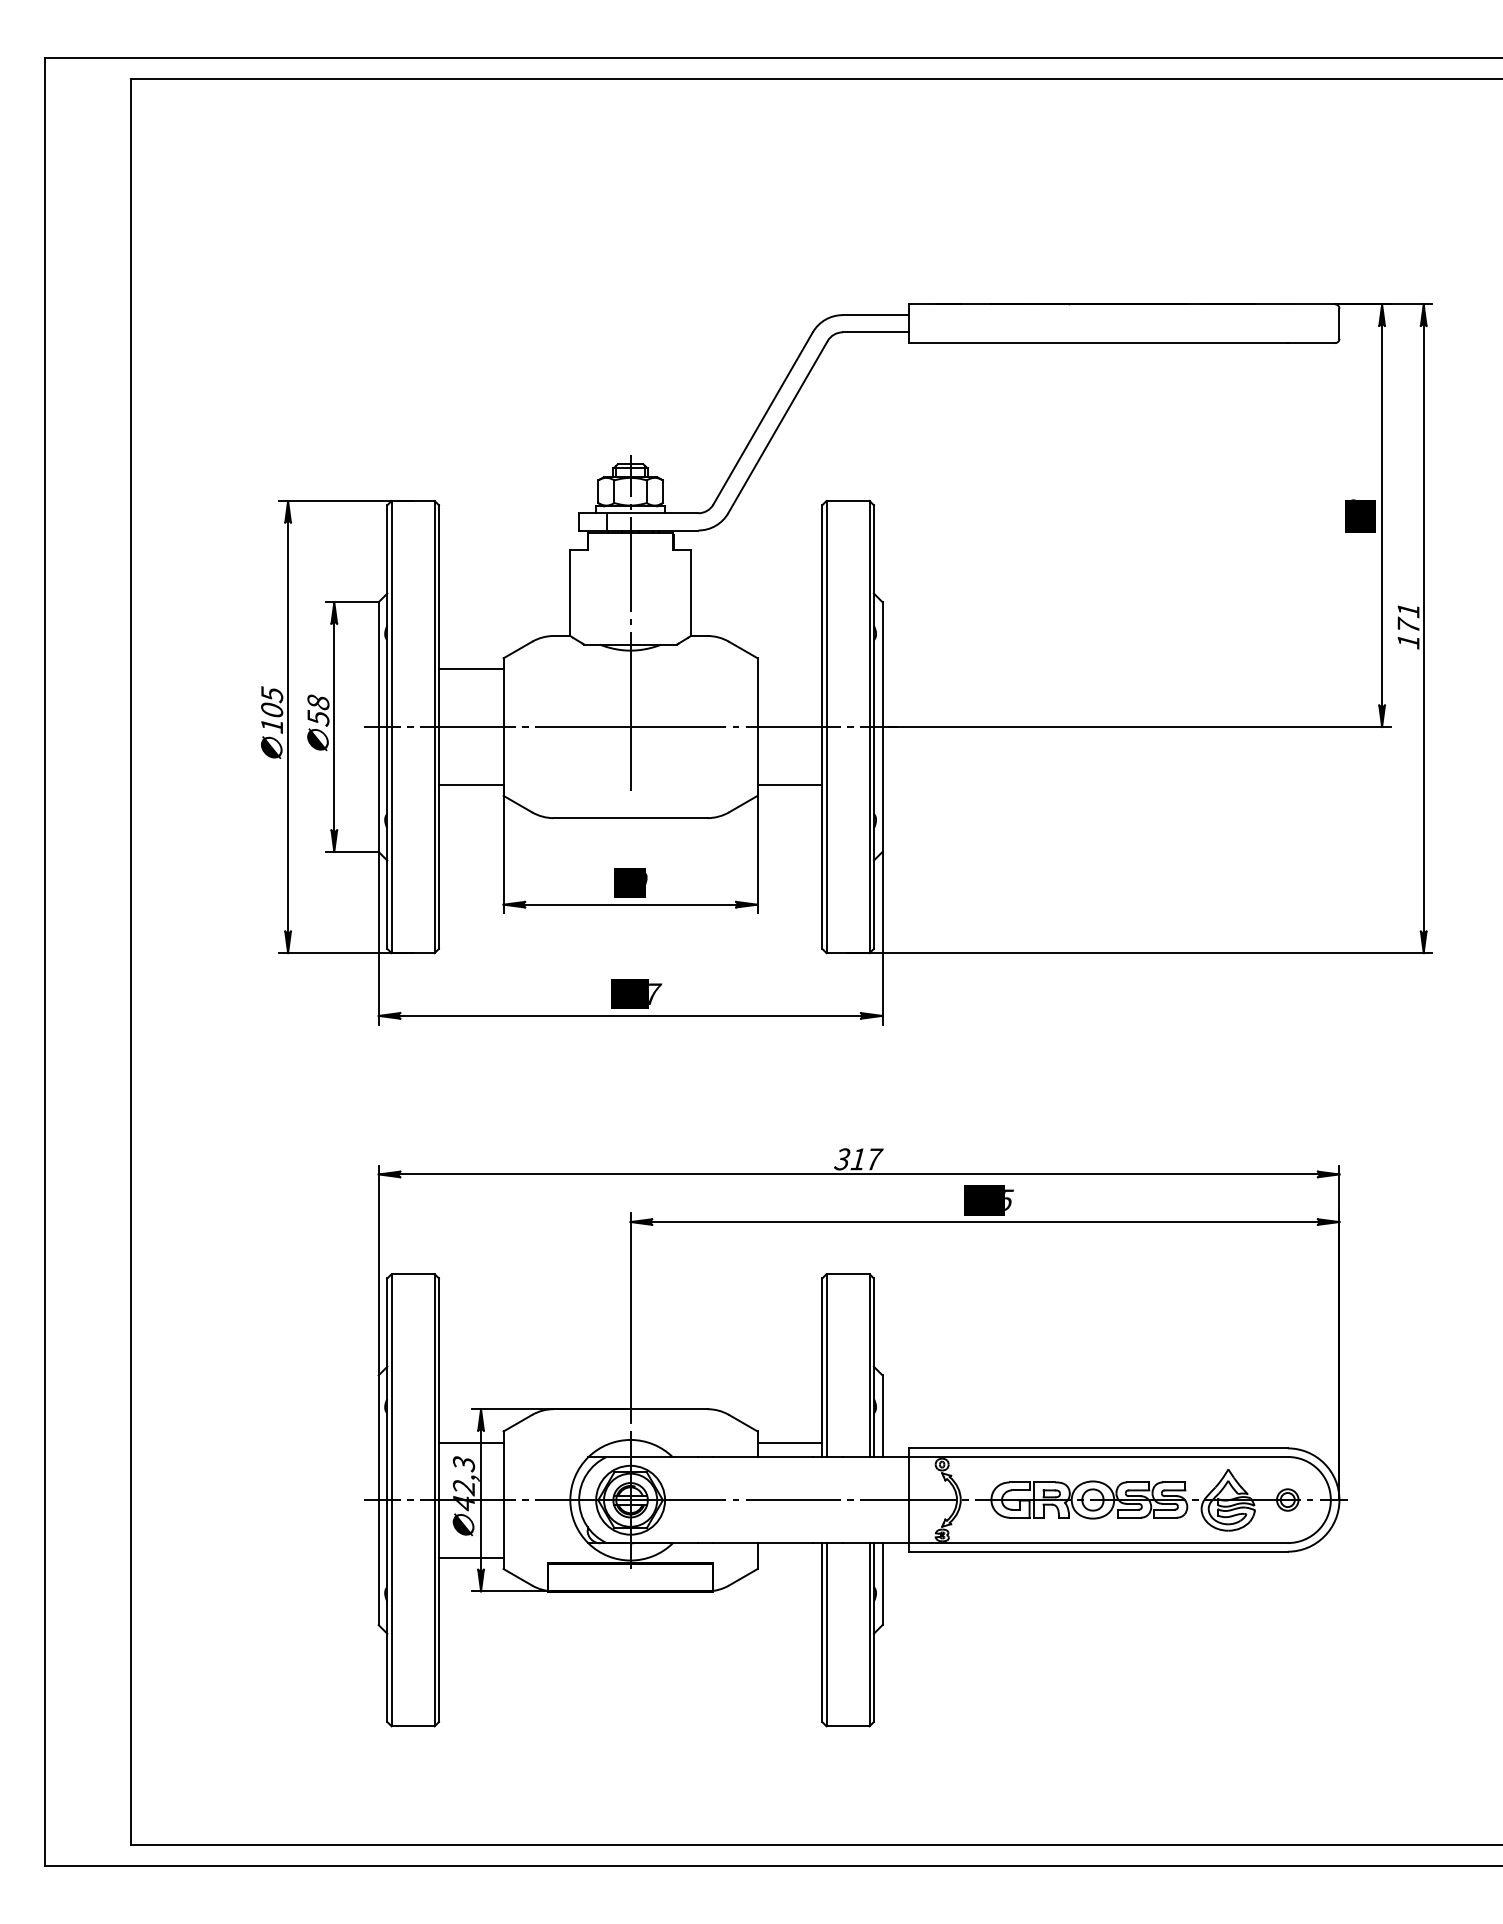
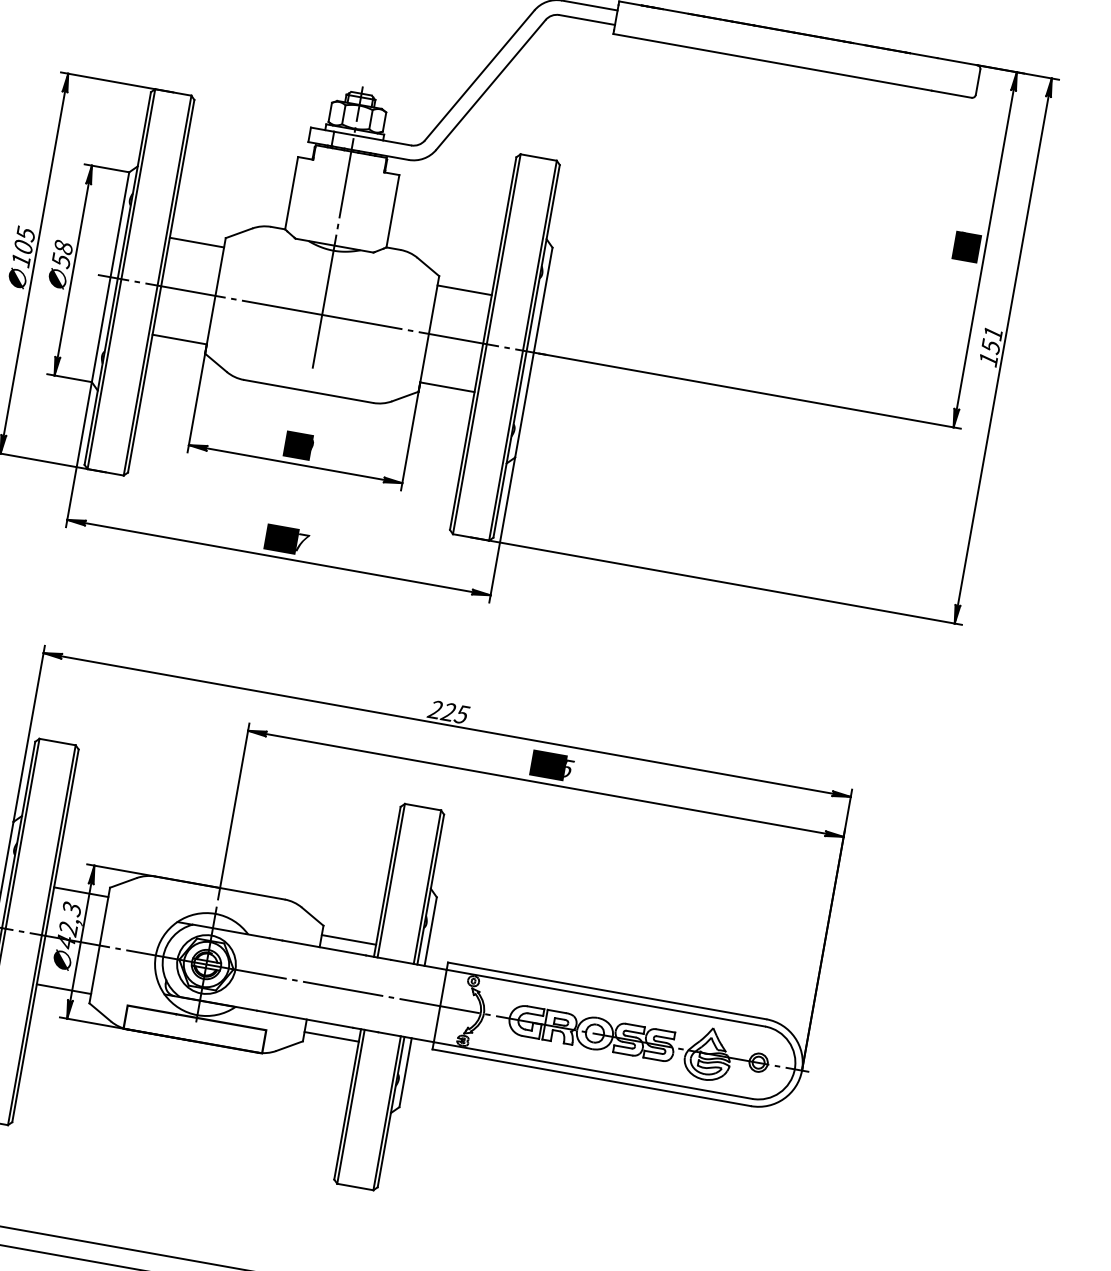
text: (1408, 625) -> (990, 346), 171 -> 151
line: (789, 669) -> (464, 290), added
text: (858, 1159) -> (448, 712), 317 -> 225
line: (789, 1557) -> (331, 1036), added

